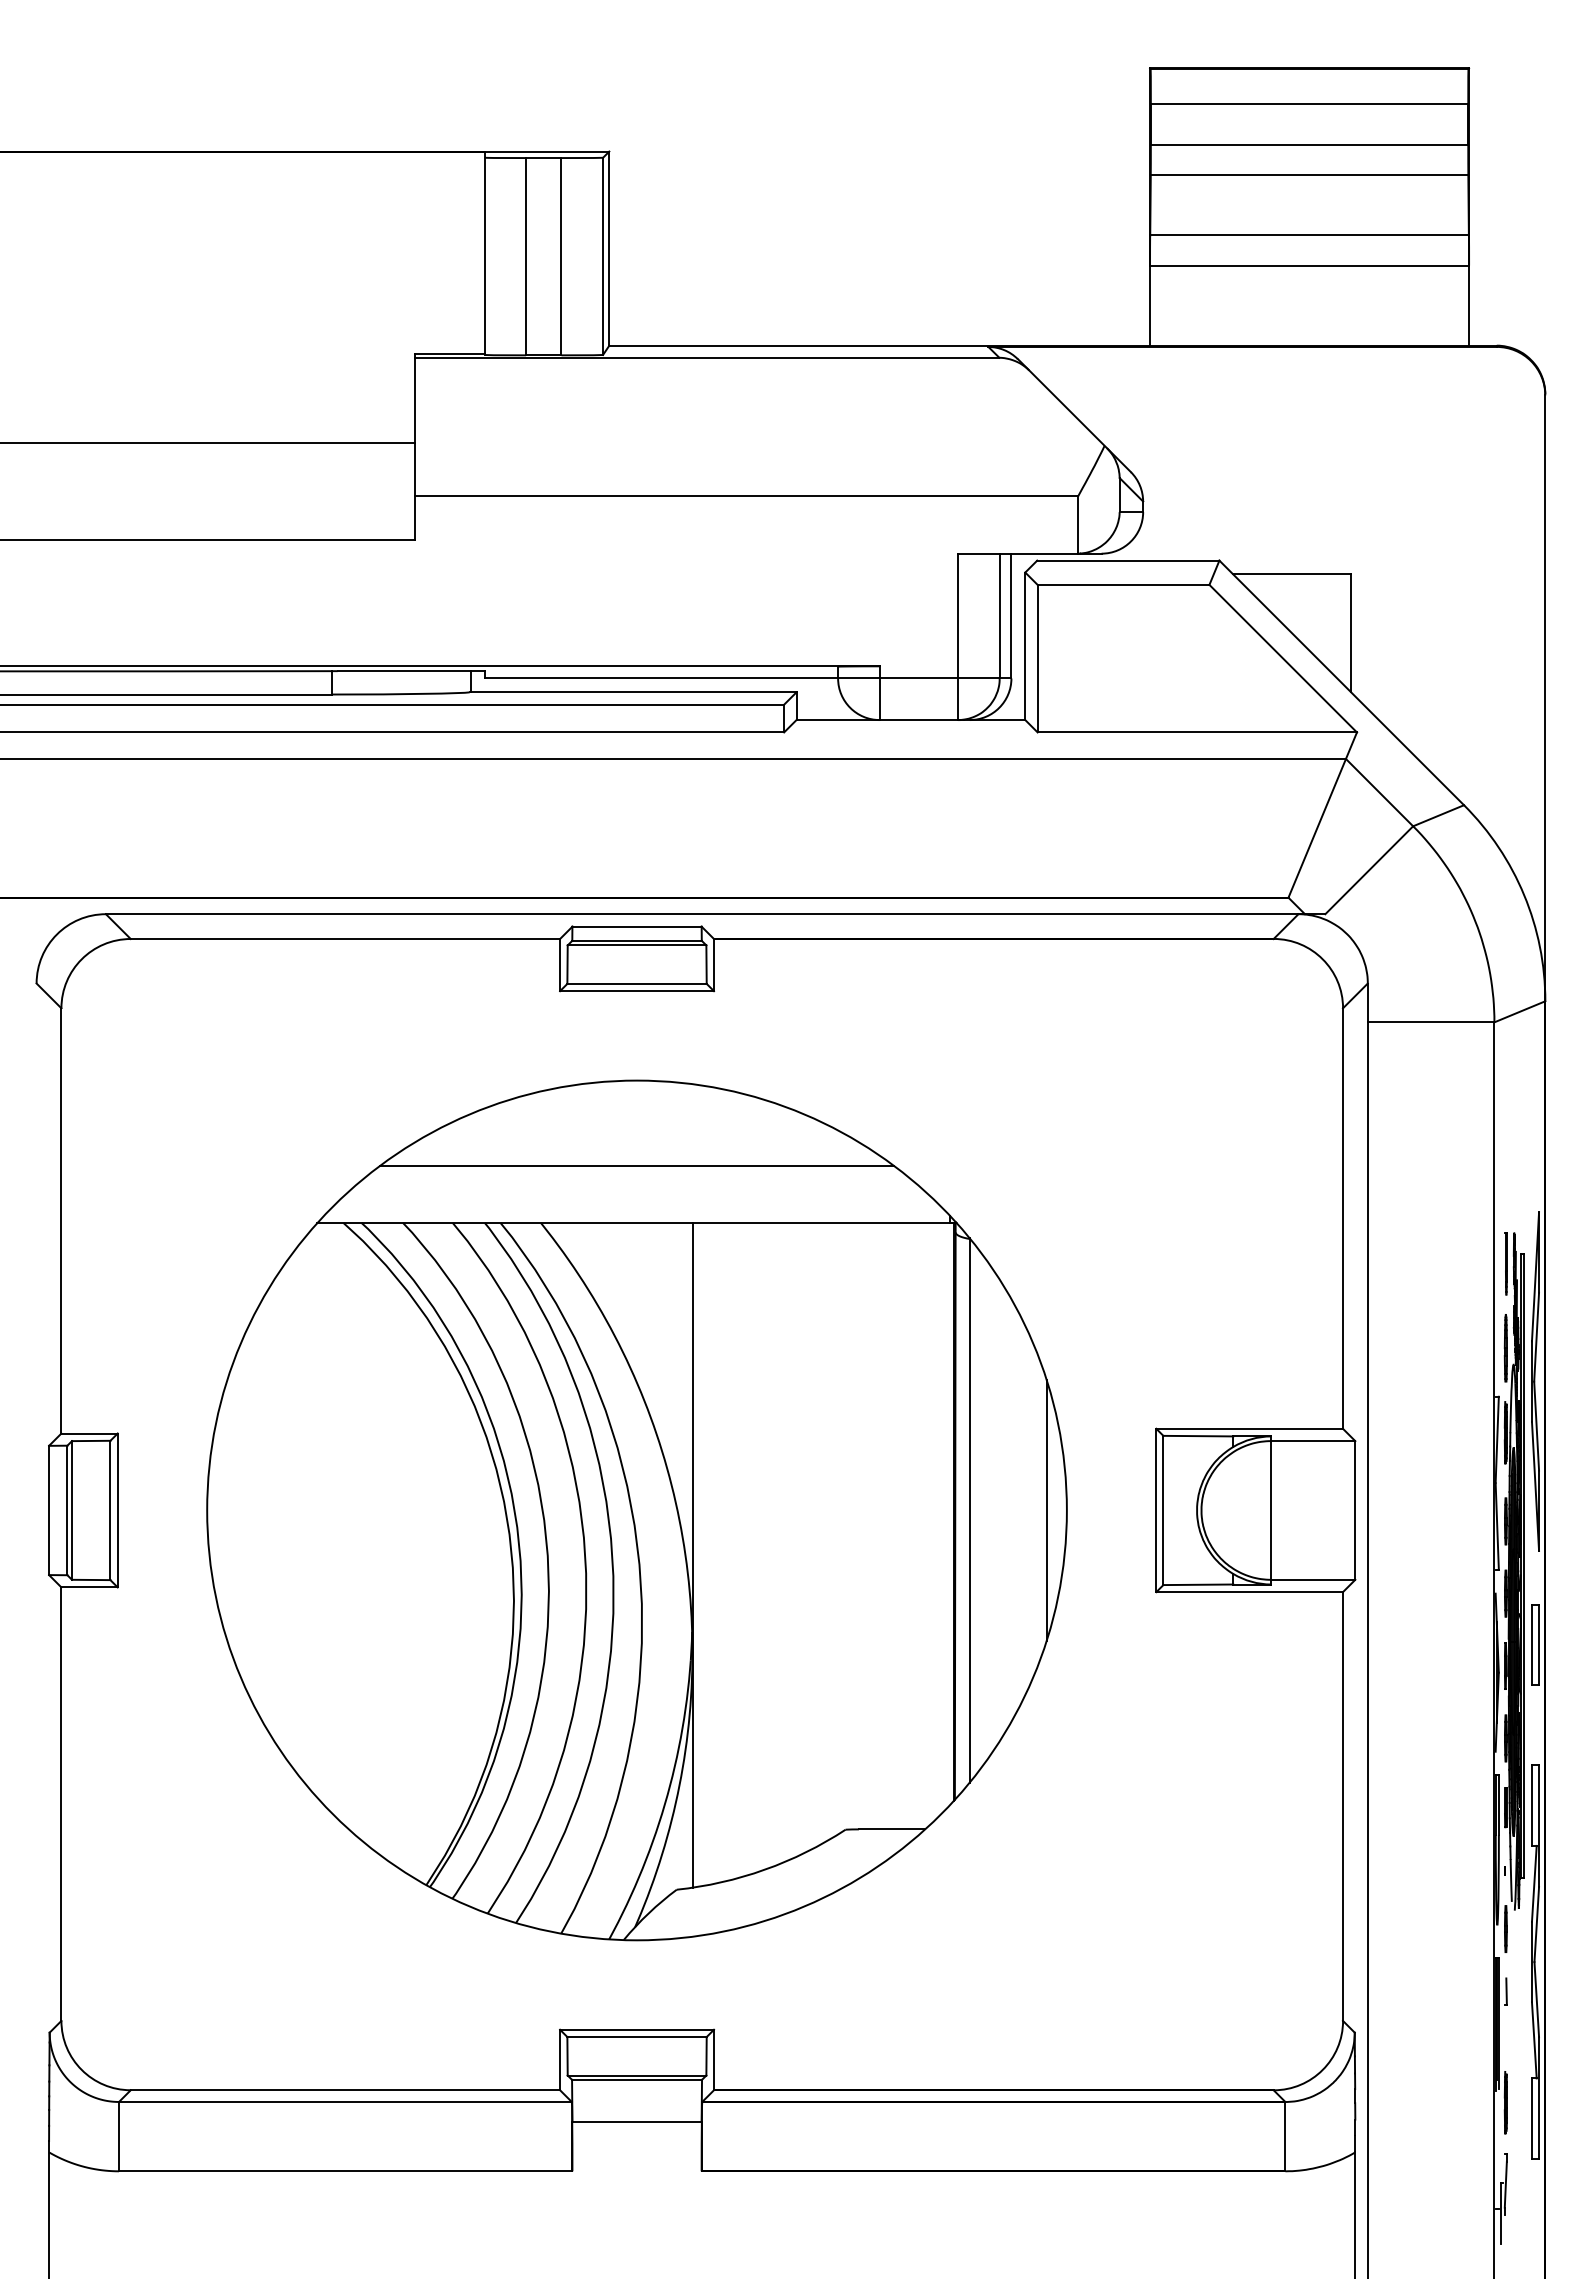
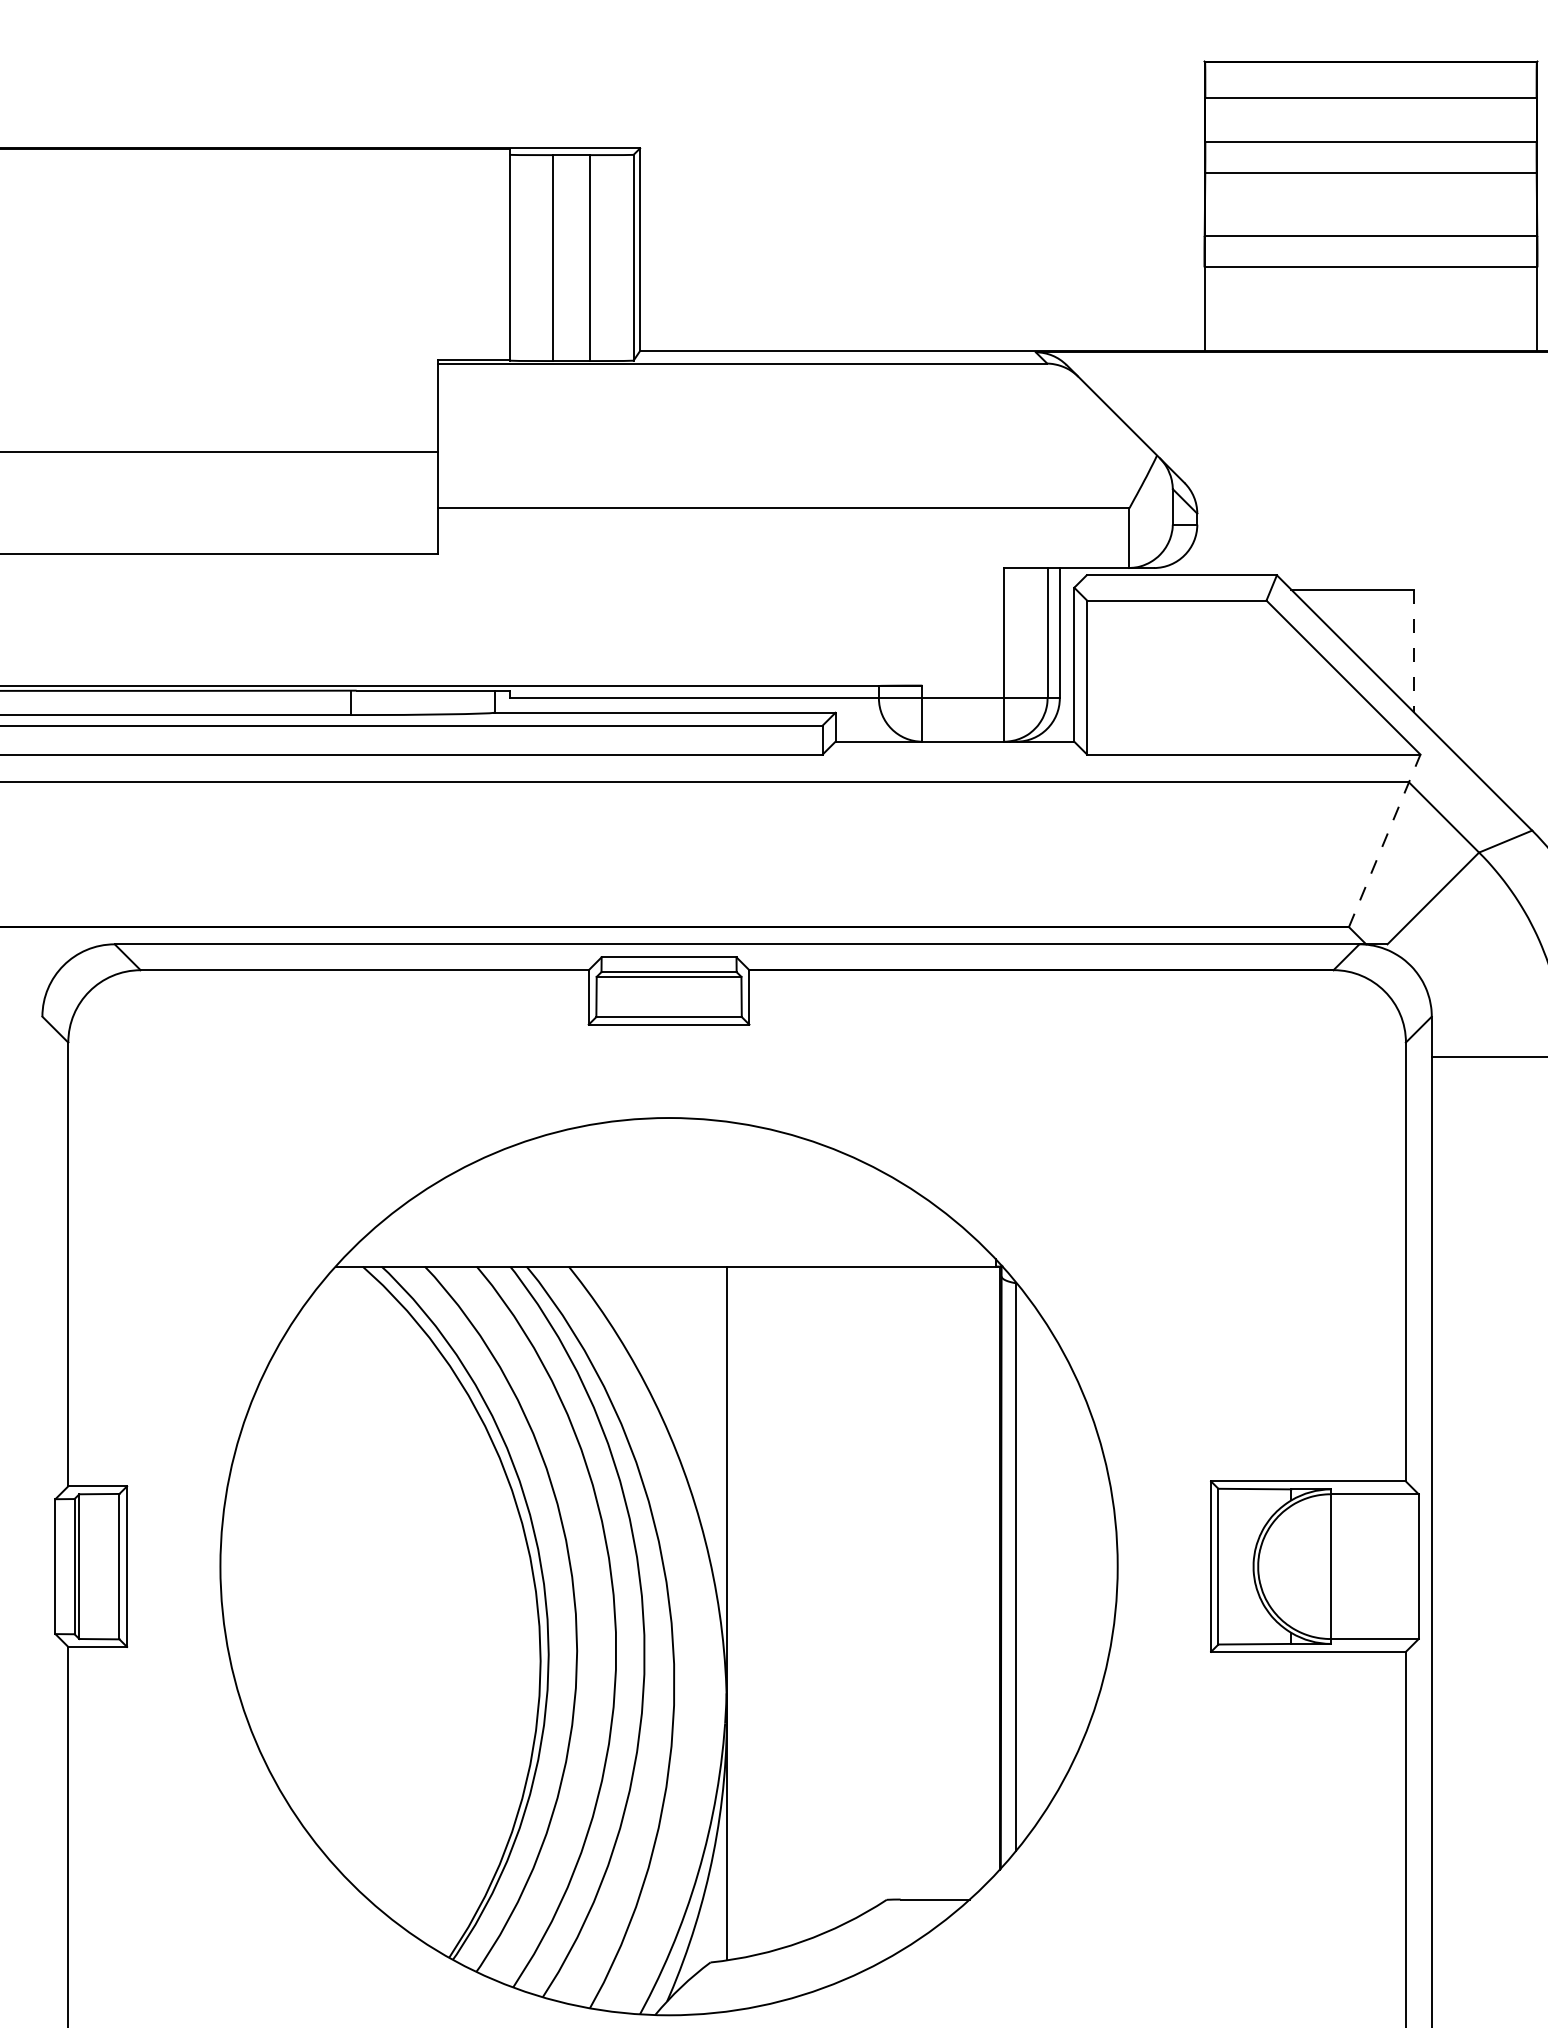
line: (1351, 633) -> (1414, 651), solid -> dashed
line: (1322, 814) -> (1384, 840), solid -> dashed
line: (636, 1165) -> (668, 1206), removed
line: (1046, 1509) -> (1096, 1565), removed

